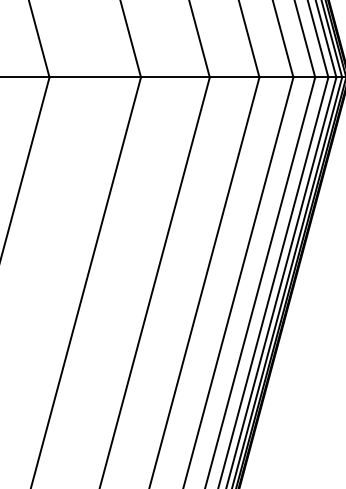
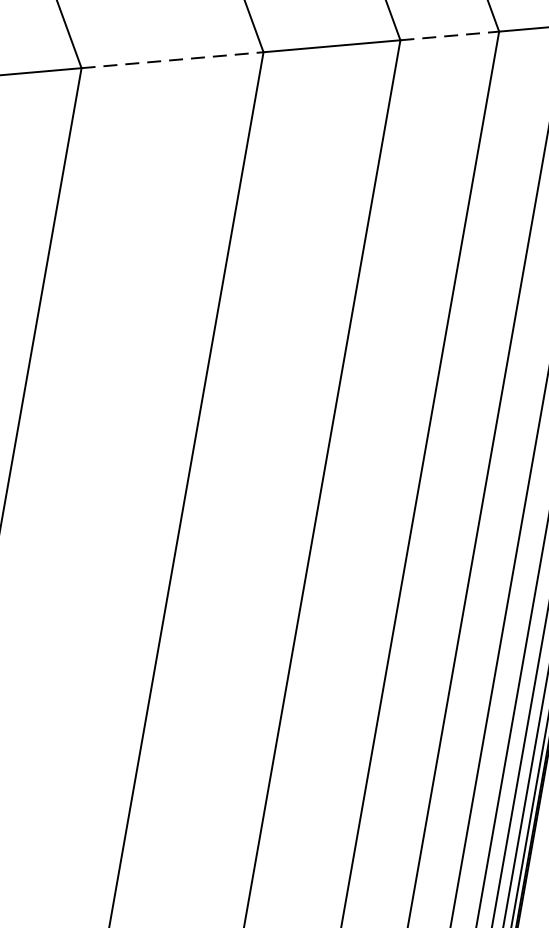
line: (95, 77) -> (173, 60), solid -> dashed
line: (234, 77) -> (449, 36), solid -> dashed

